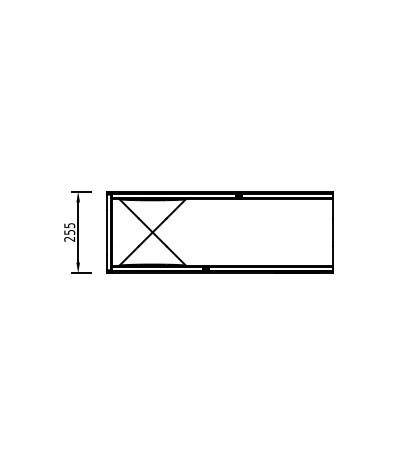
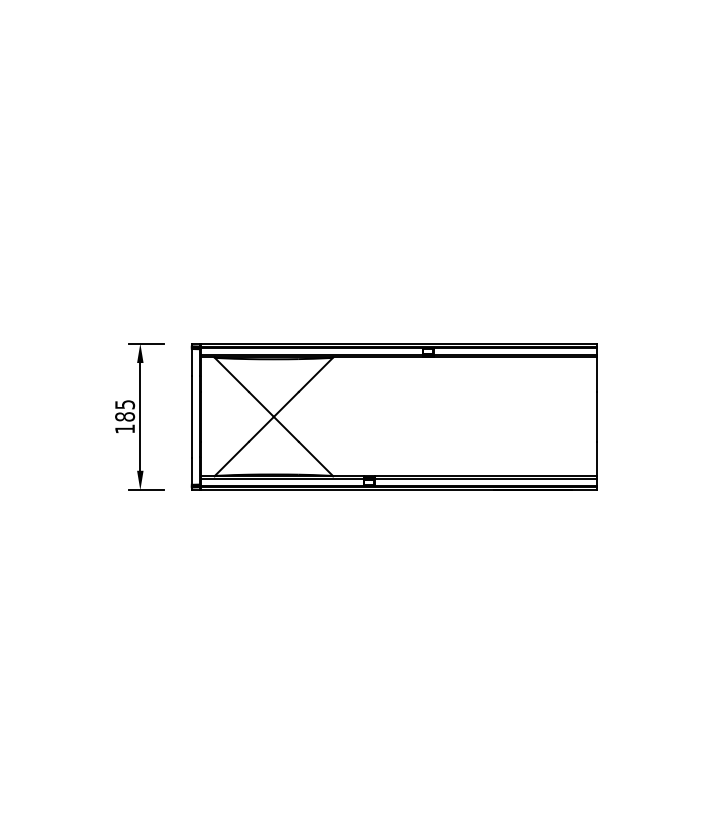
text: (69, 235) -> (124, 422), 255 -> 185

